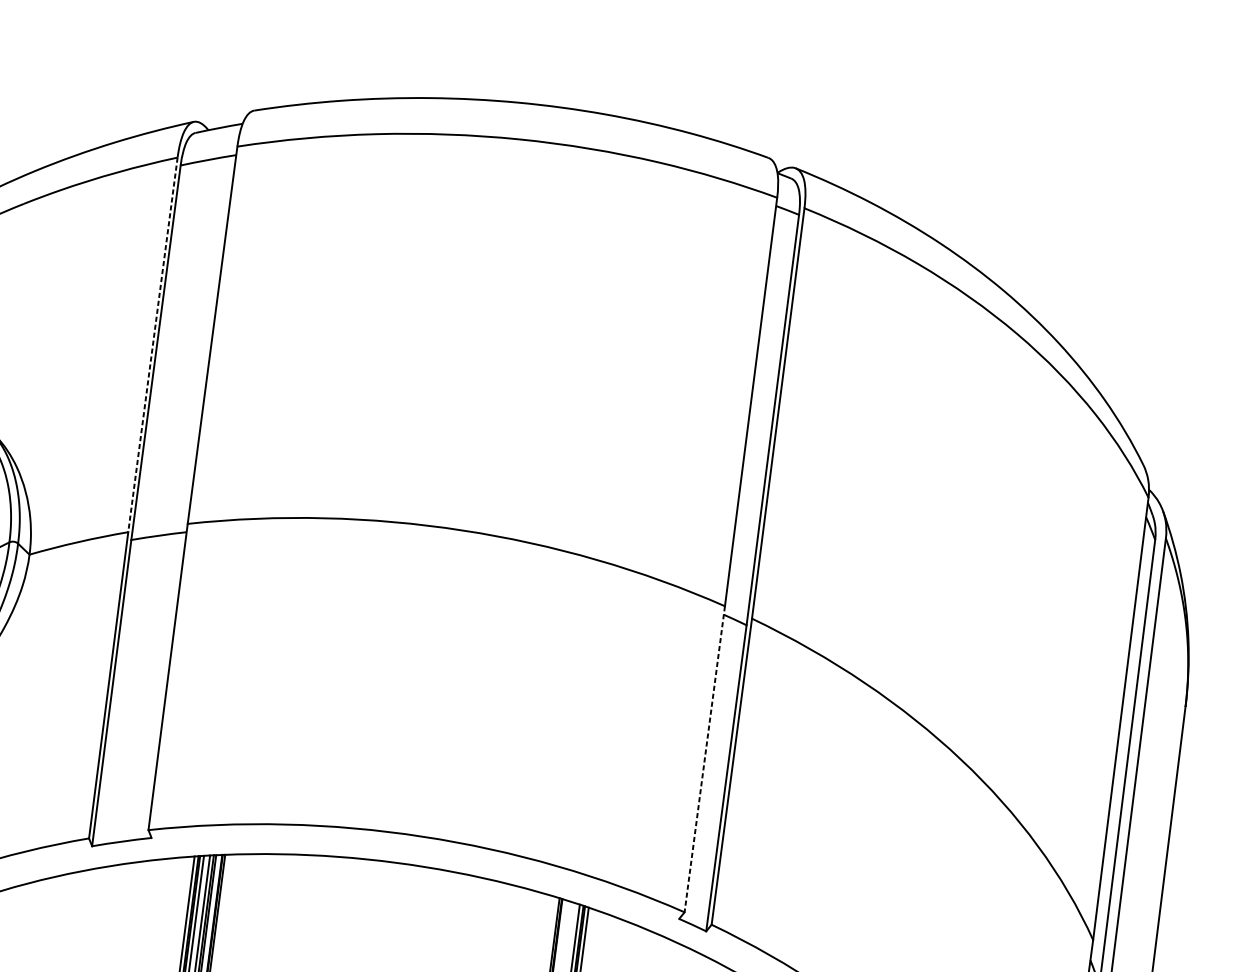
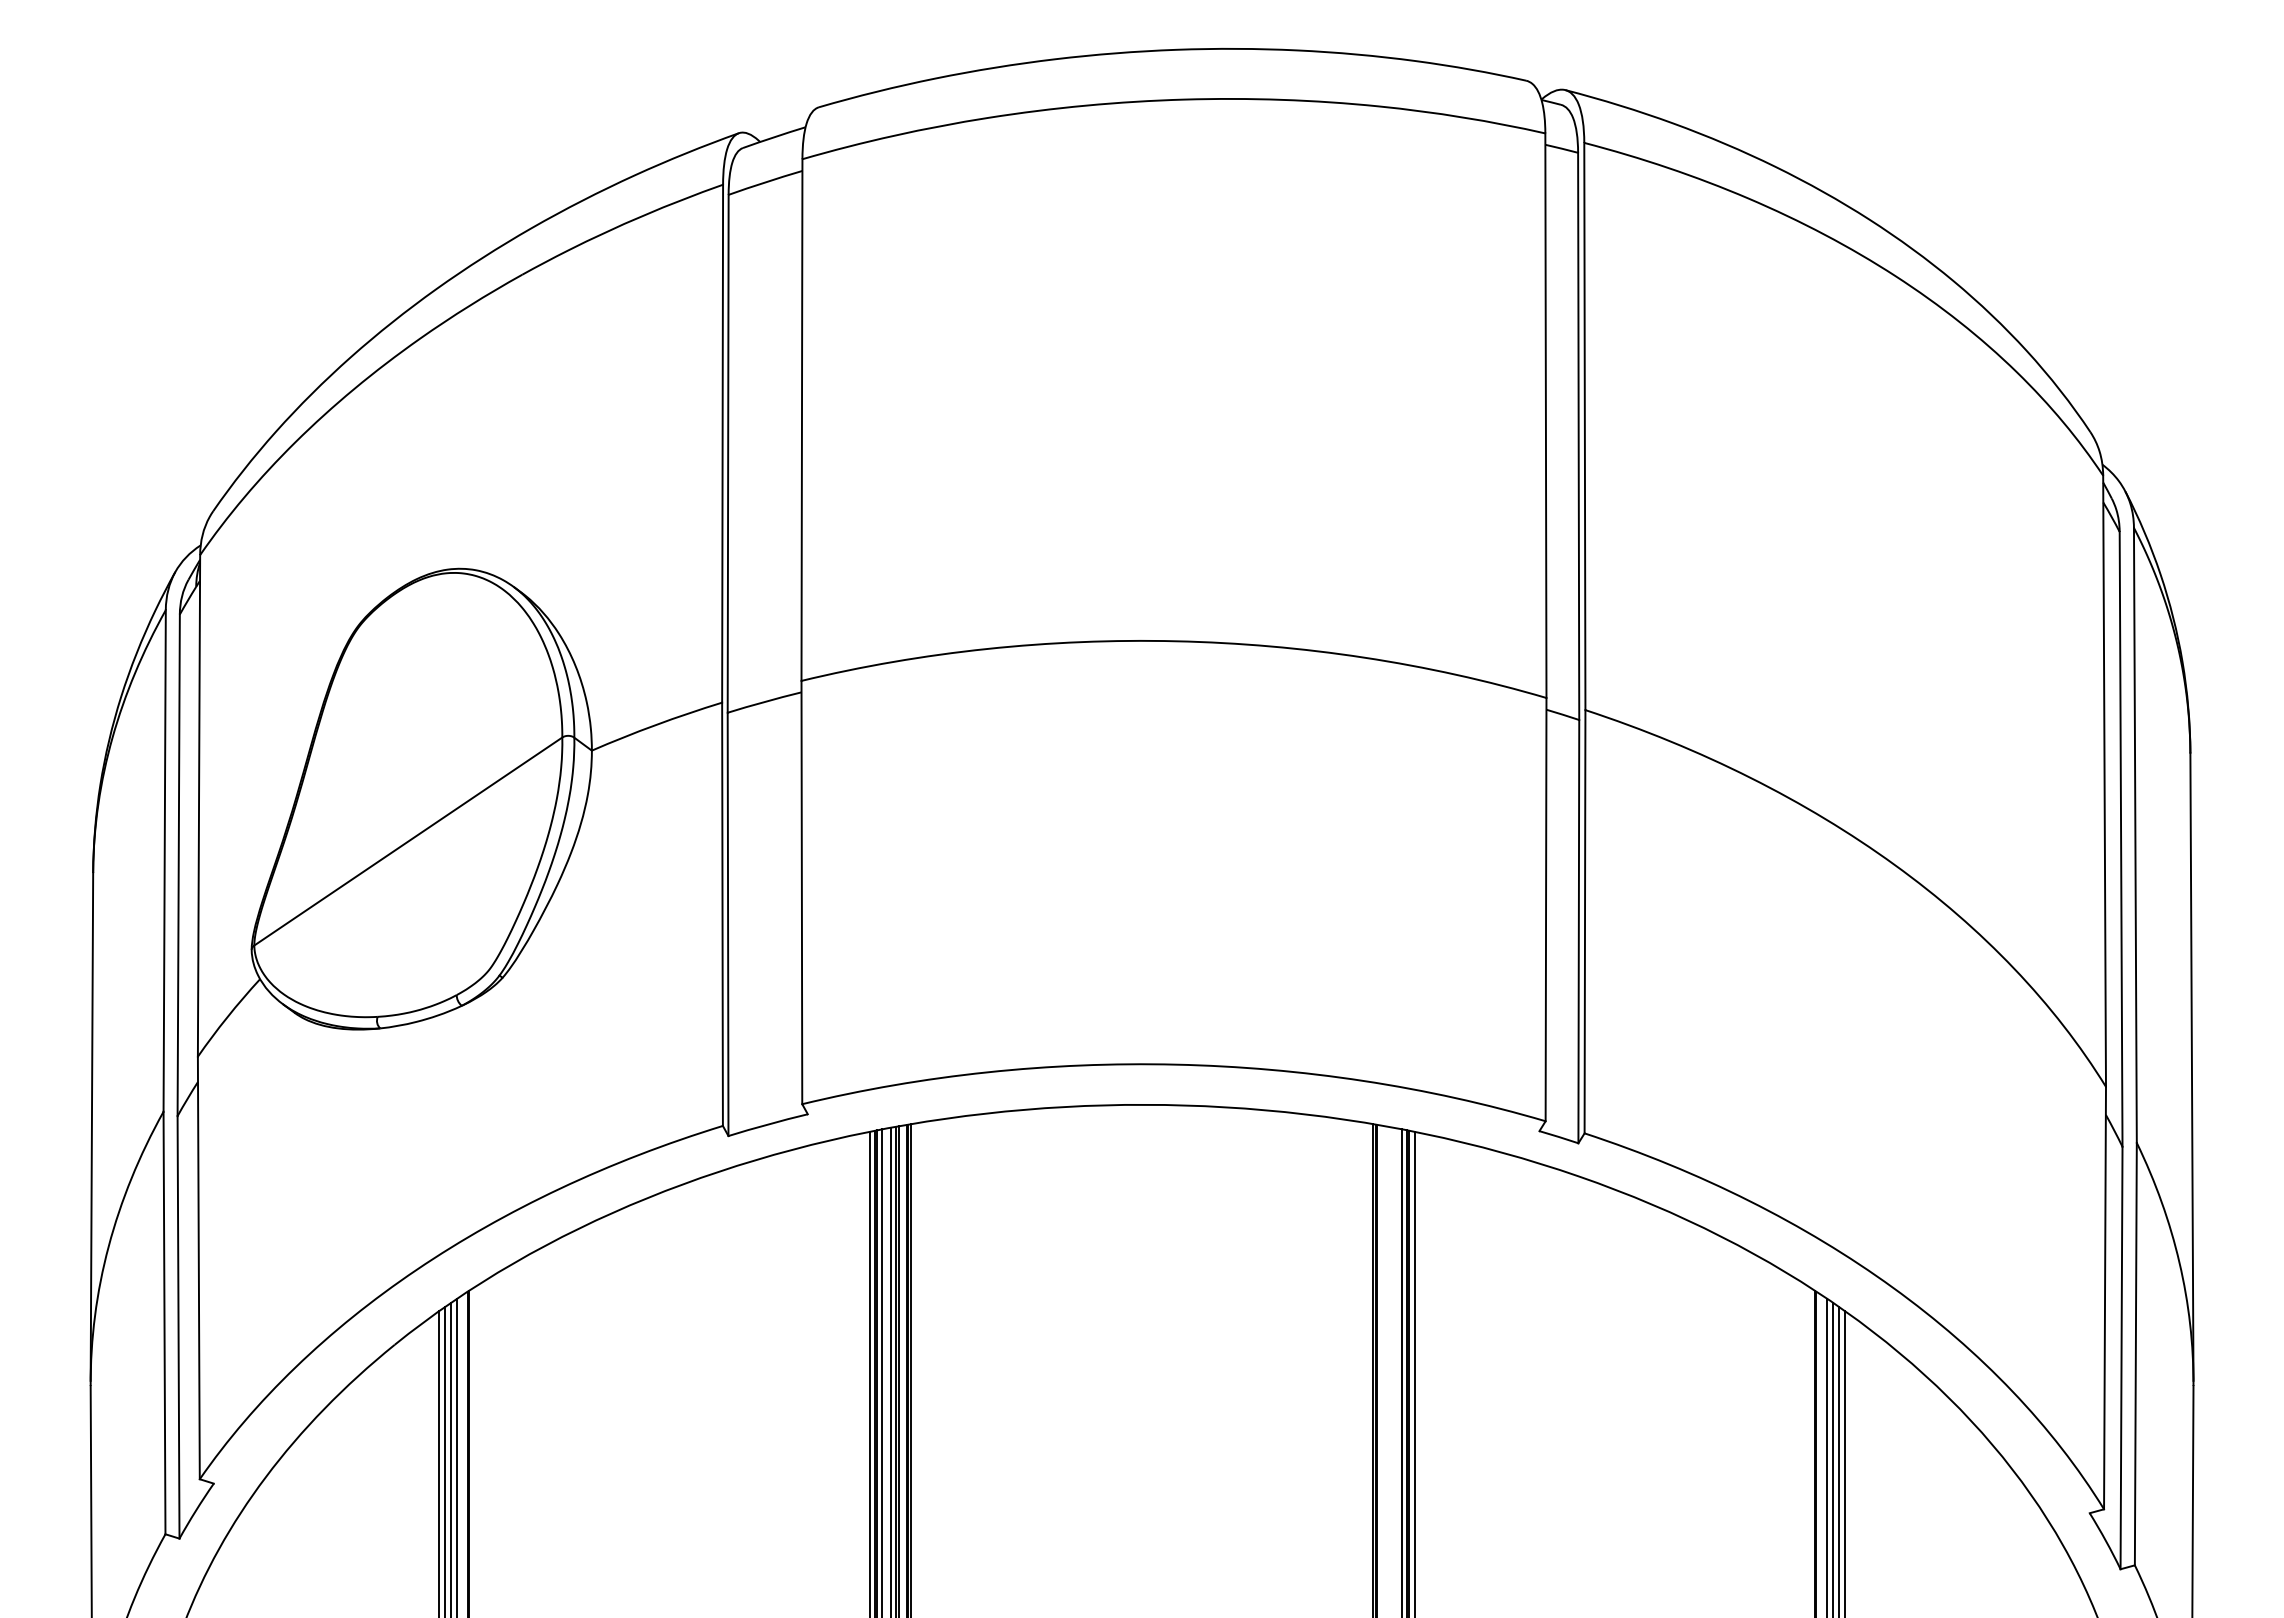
line: (152, 344) -> (722, 443), dashed -> solid
line: (705, 759) -> (1546, 909), dashed -> solid

